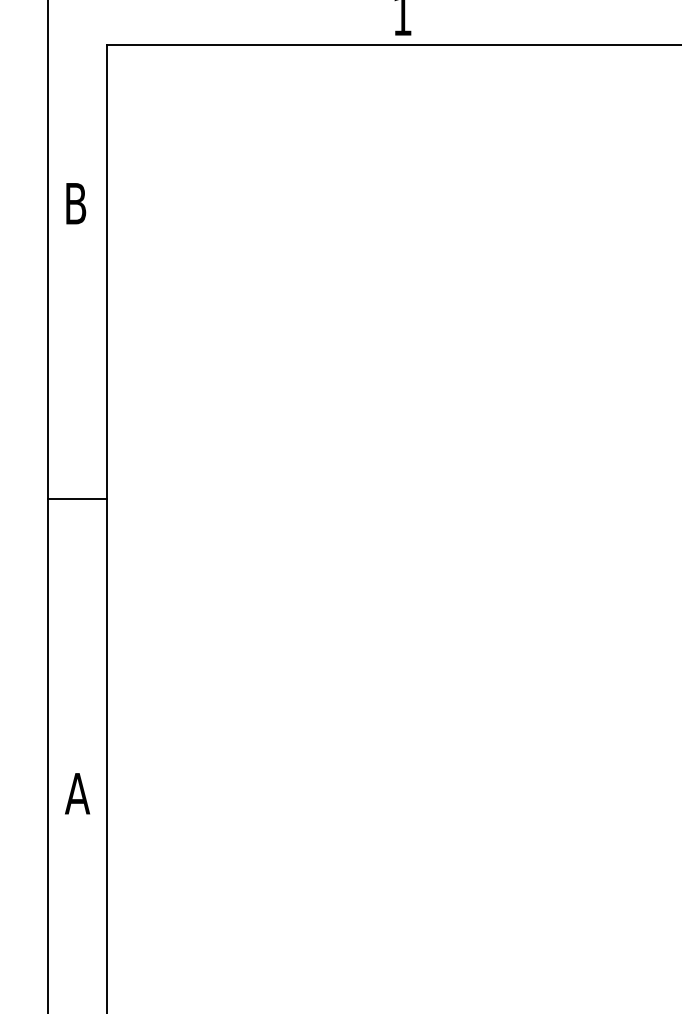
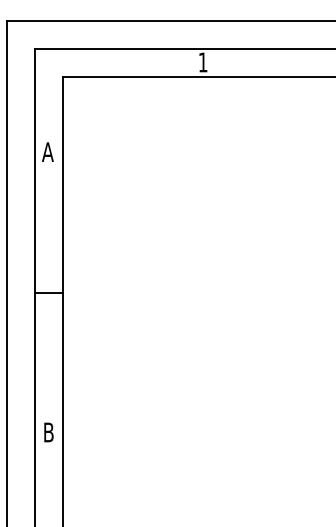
text: (74, 202) -> (47, 151), B -> A
text: (76, 793) -> (48, 432), A -> B

